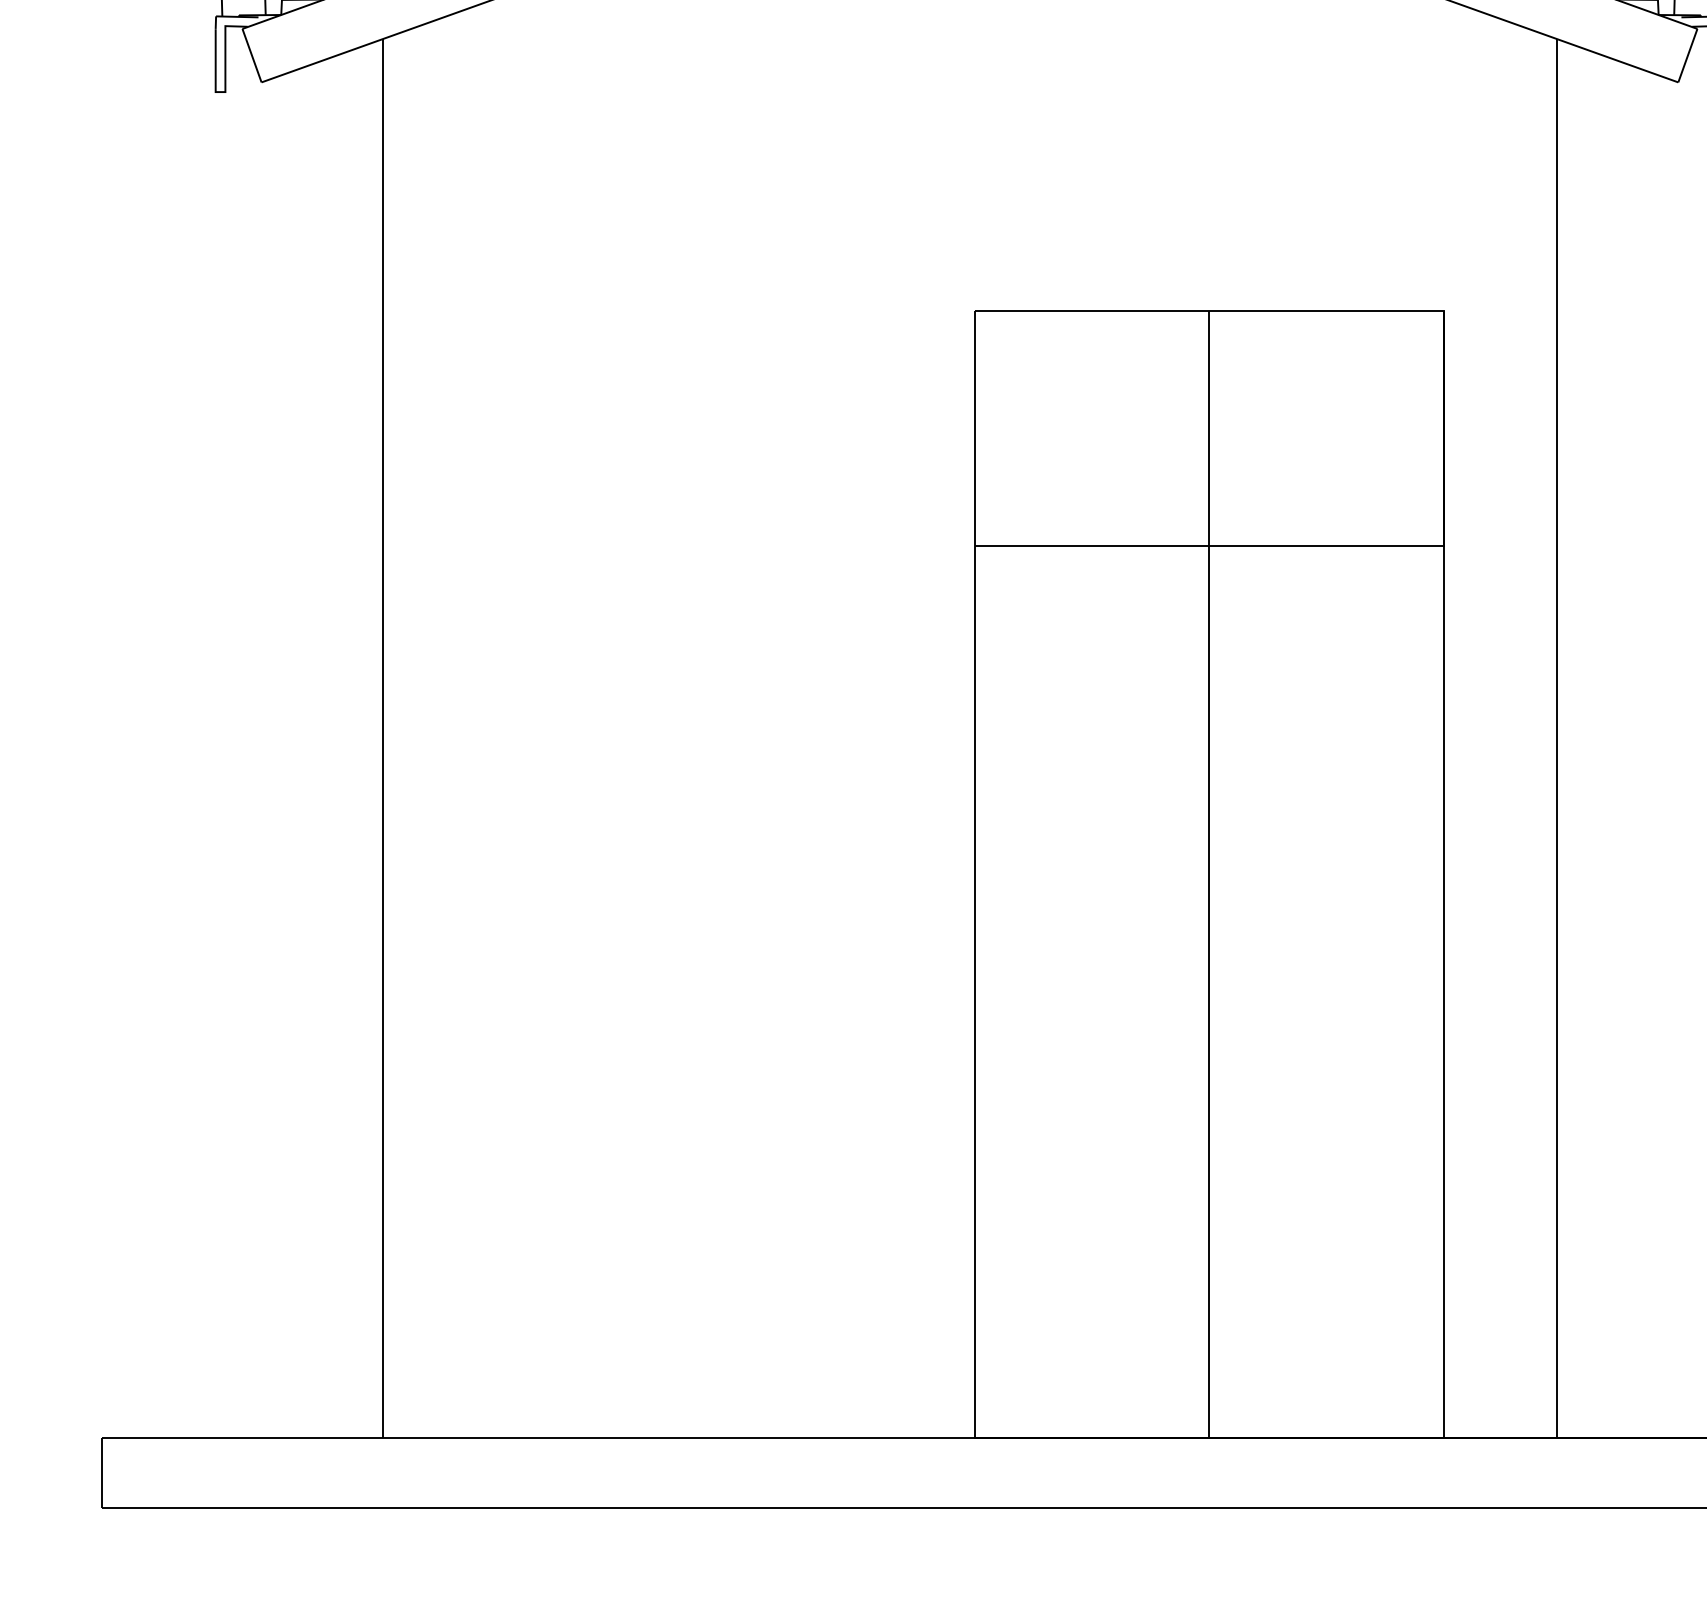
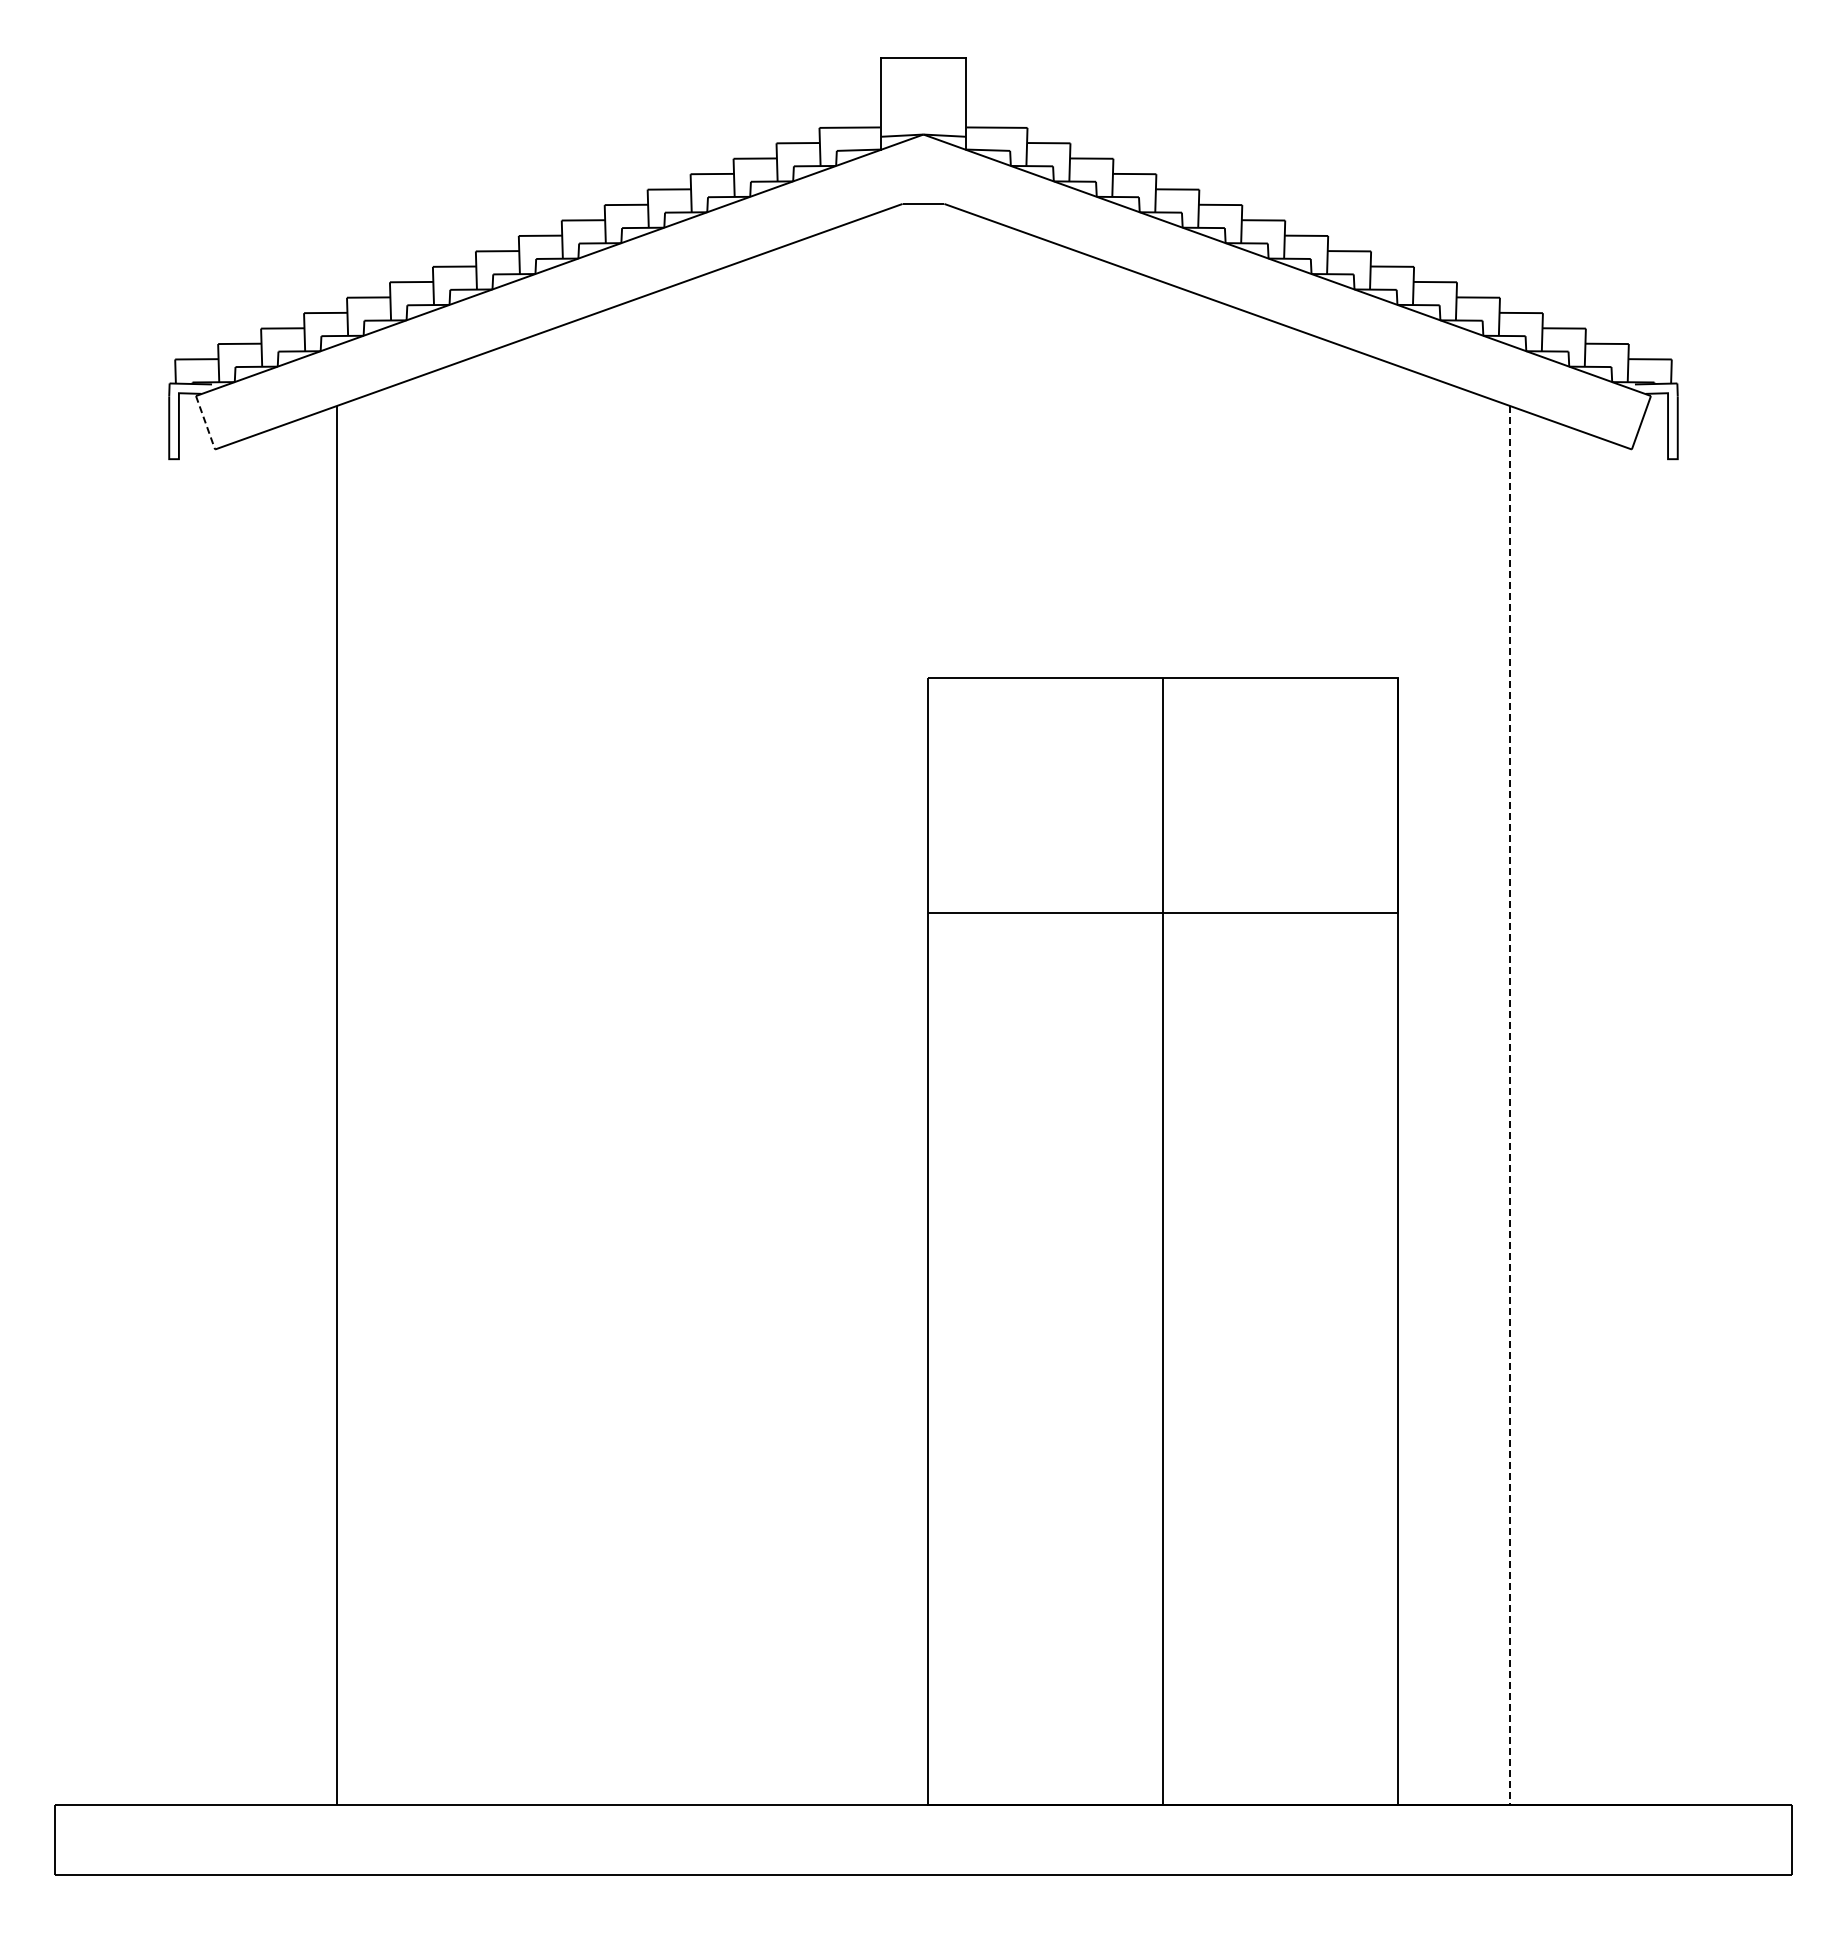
line: (251, 56) -> (205, 423), solid -> dashed
line: (1556, 738) -> (1510, 1105), solid -> dashed

